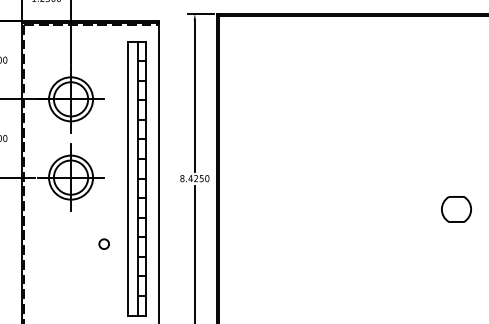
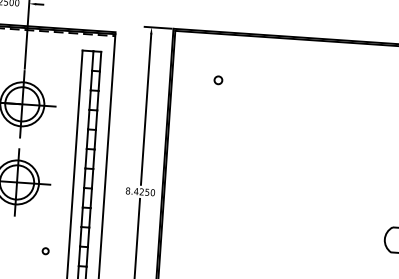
circle: (264, 61) -> (217, 79), added
circle: (104, 244) -> (45, 251), size x0.62

